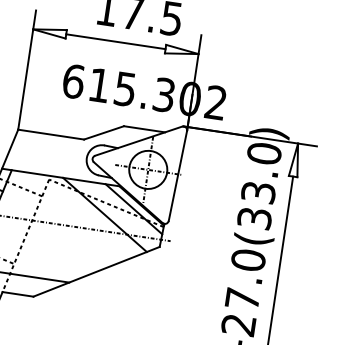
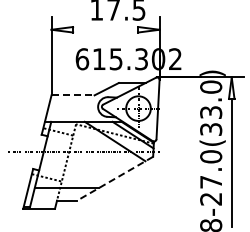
line: (115, 41) -> (105, 29), removed
line: (51, 134) -> (73, 95), solid -> dashed
line: (97, 271) -> (115, 178), solid -> dashed

